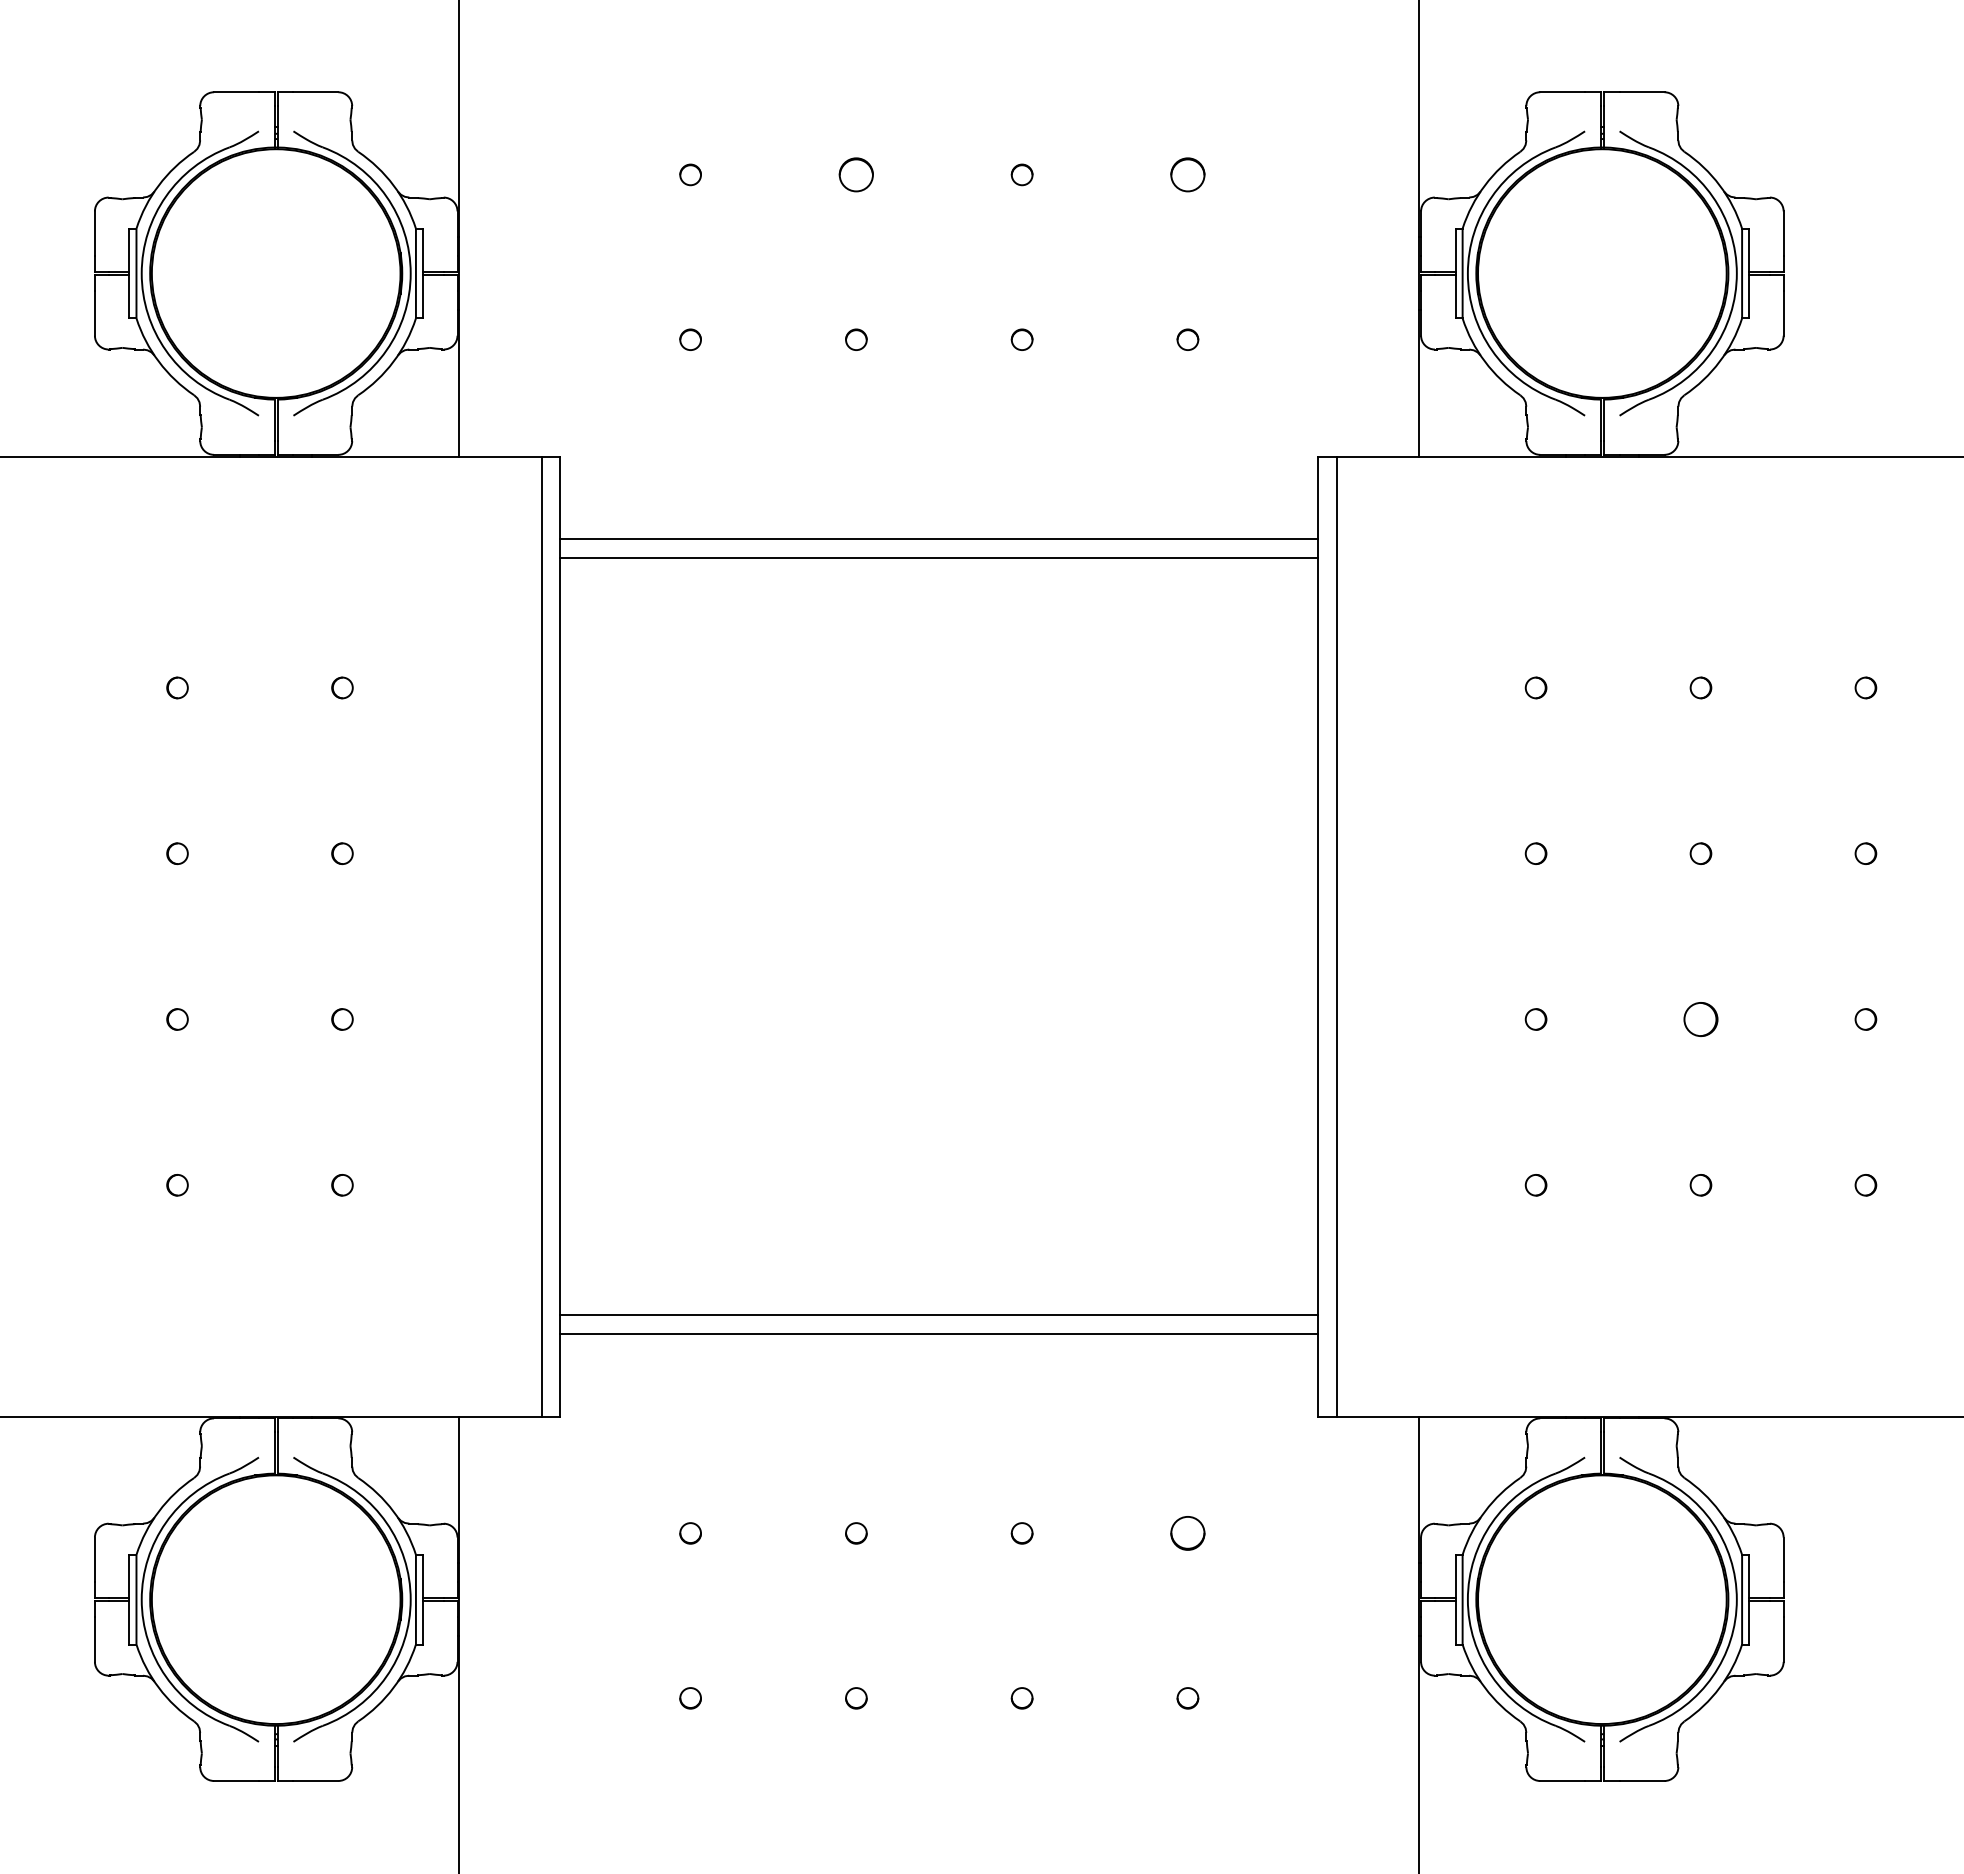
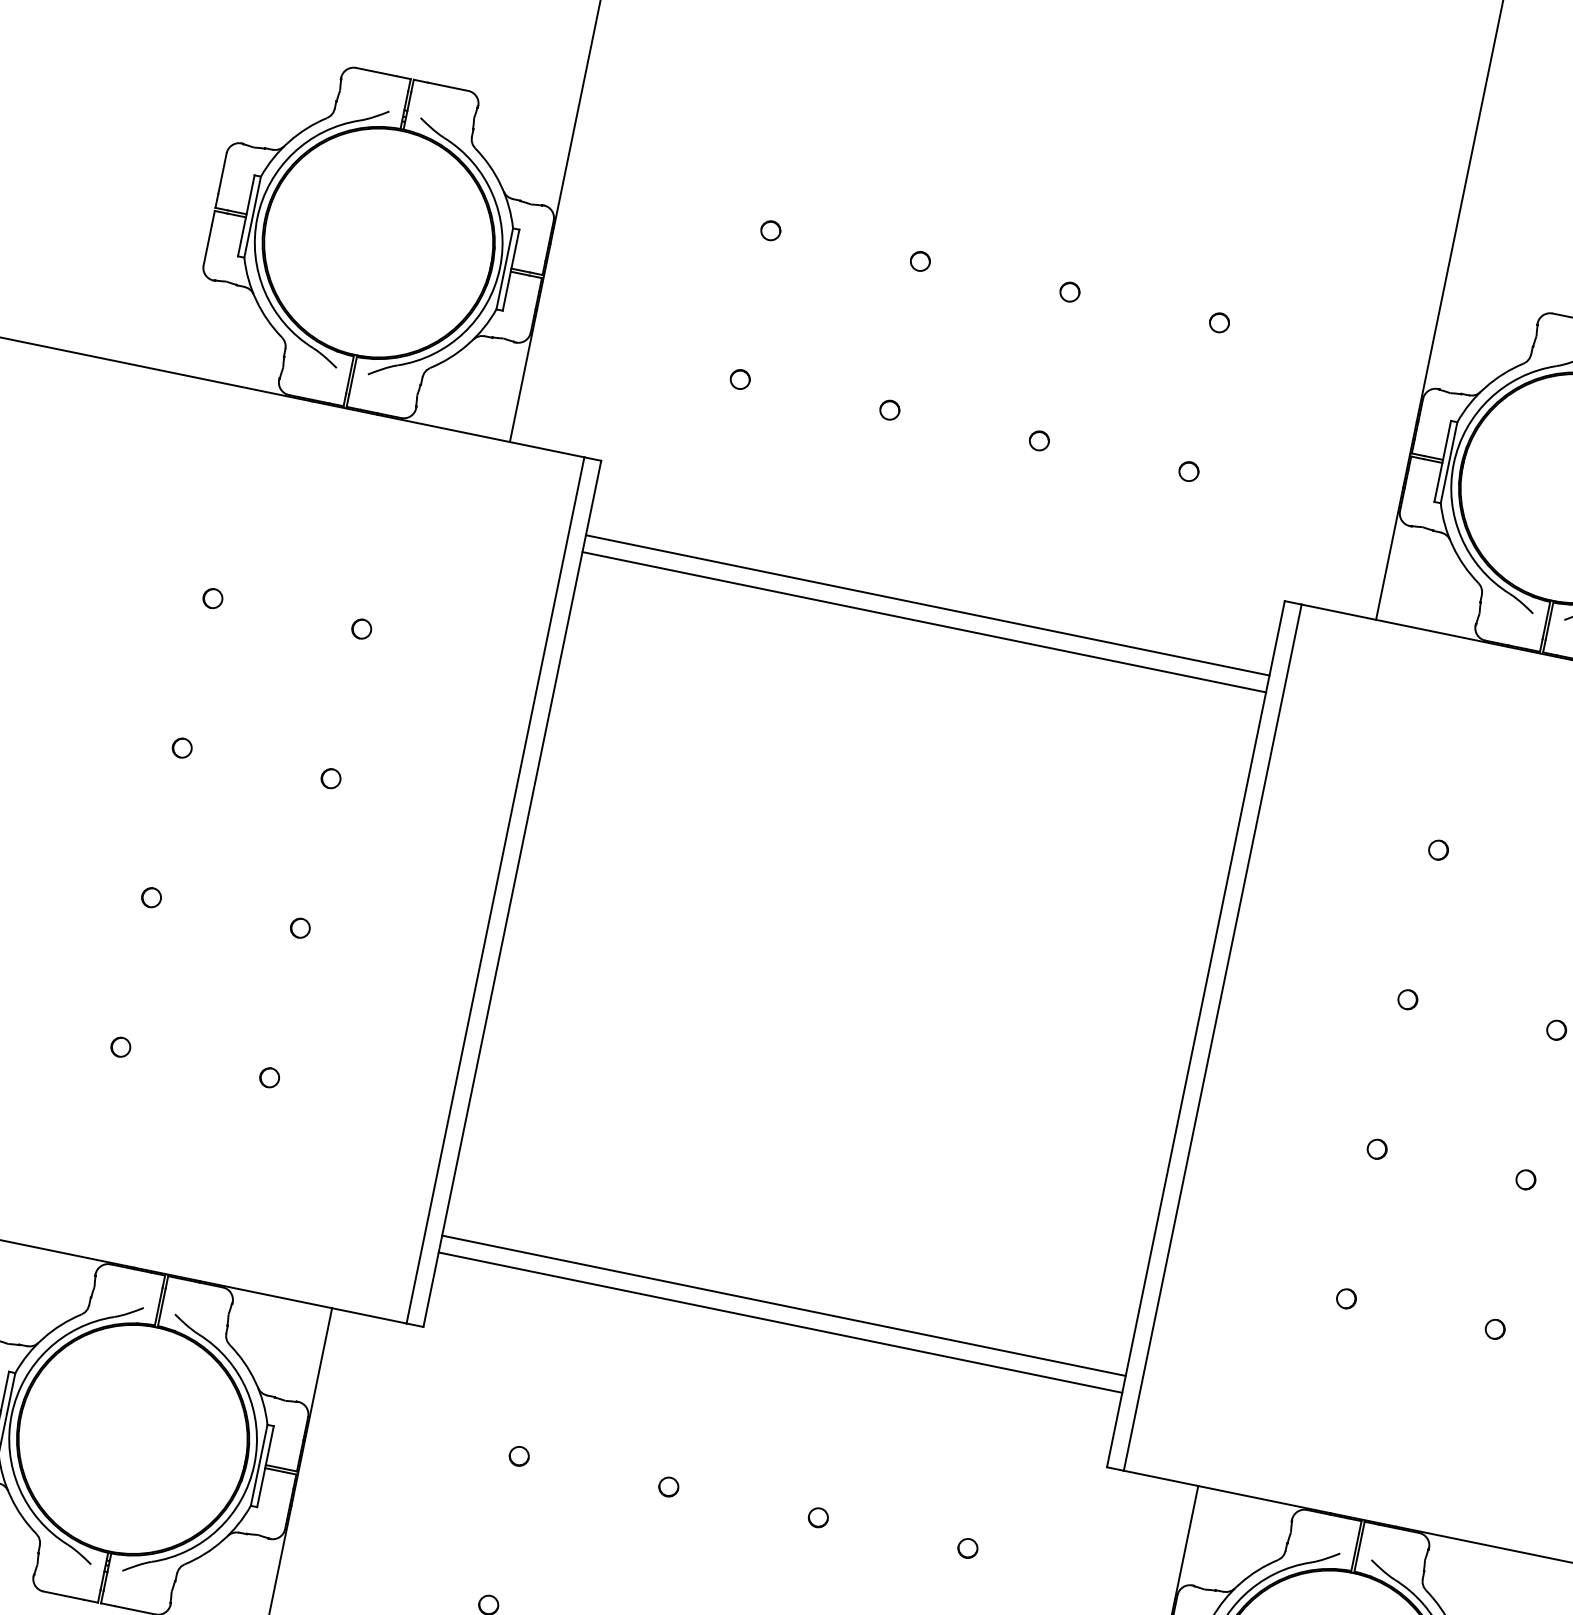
part: (856, 174) -> (920, 261), size x0.62
part: (1187, 174) -> (1219, 322), size x0.62
part: (1700, 1019) -> (1525, 1179), size x0.62
part: (1187, 1533) -> (967, 1548), size x0.62

